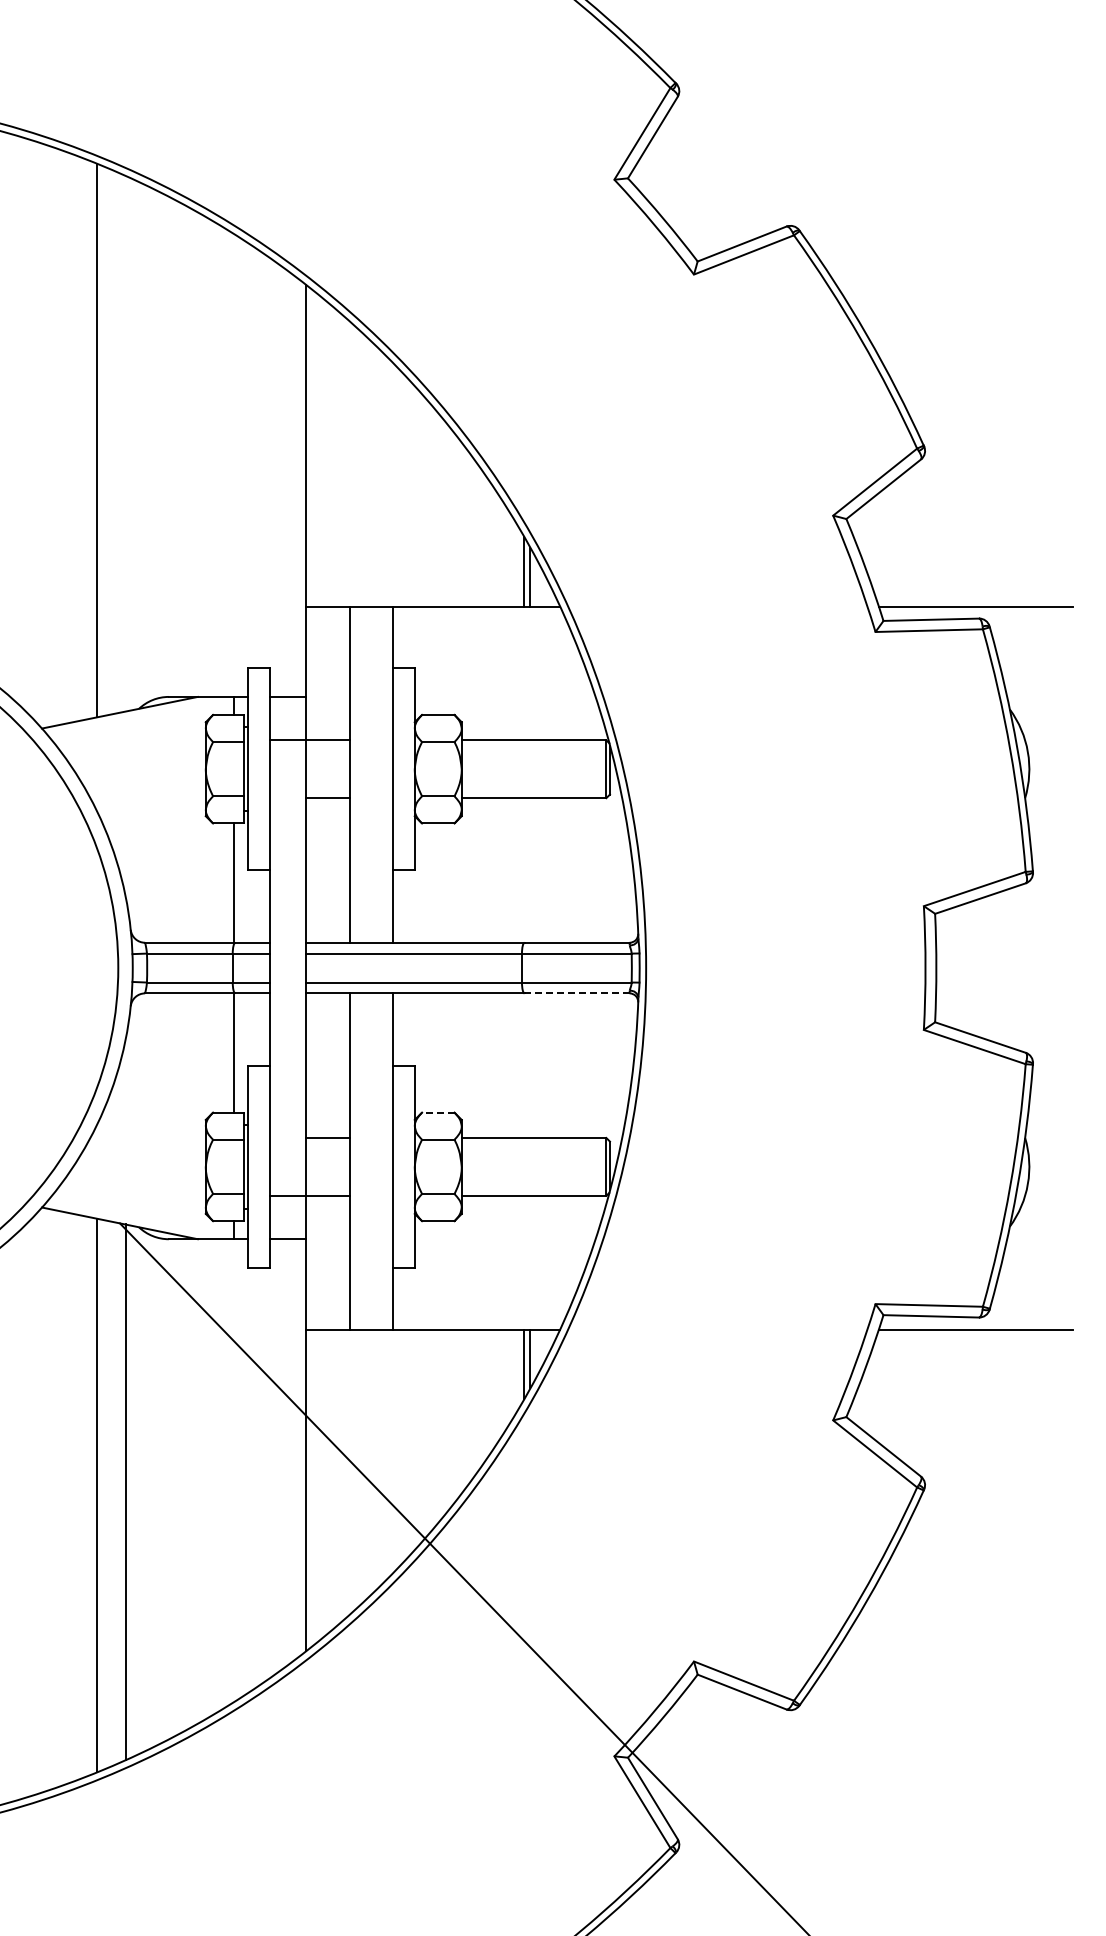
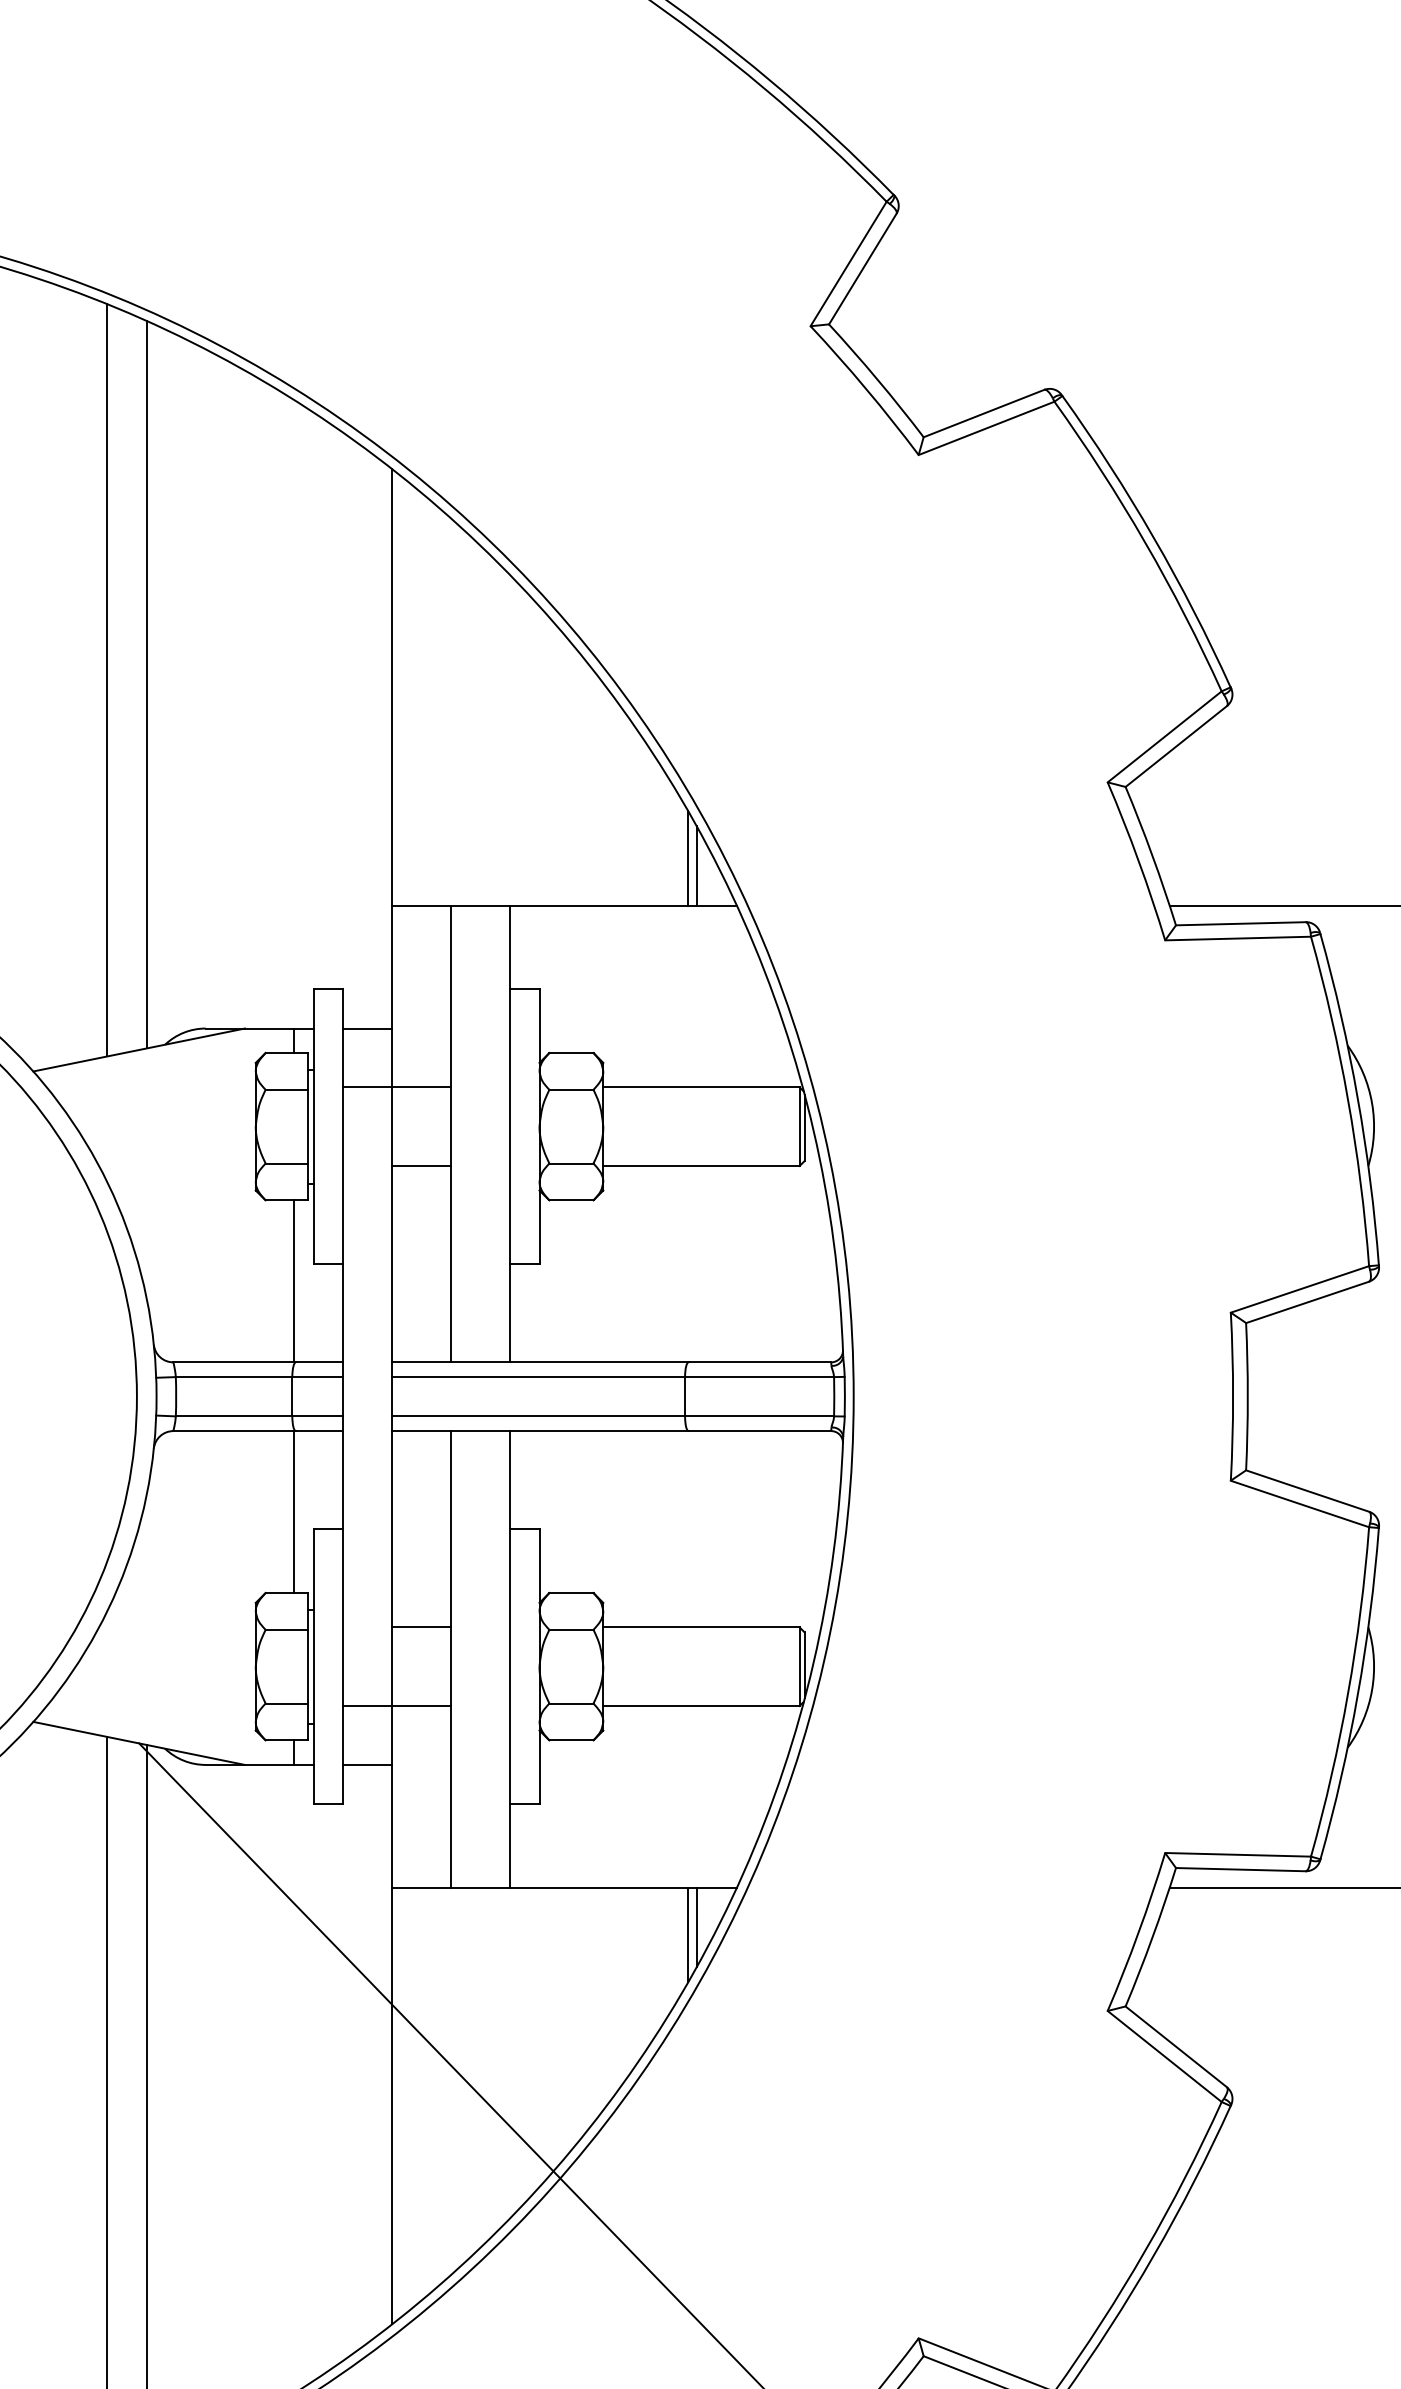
line: (125, 443) -> (146, 684), added
line: (577, 993) -> (760, 1431), dashed -> solid
line: (437, 1112) -> (570, 1592), dashed -> solid

